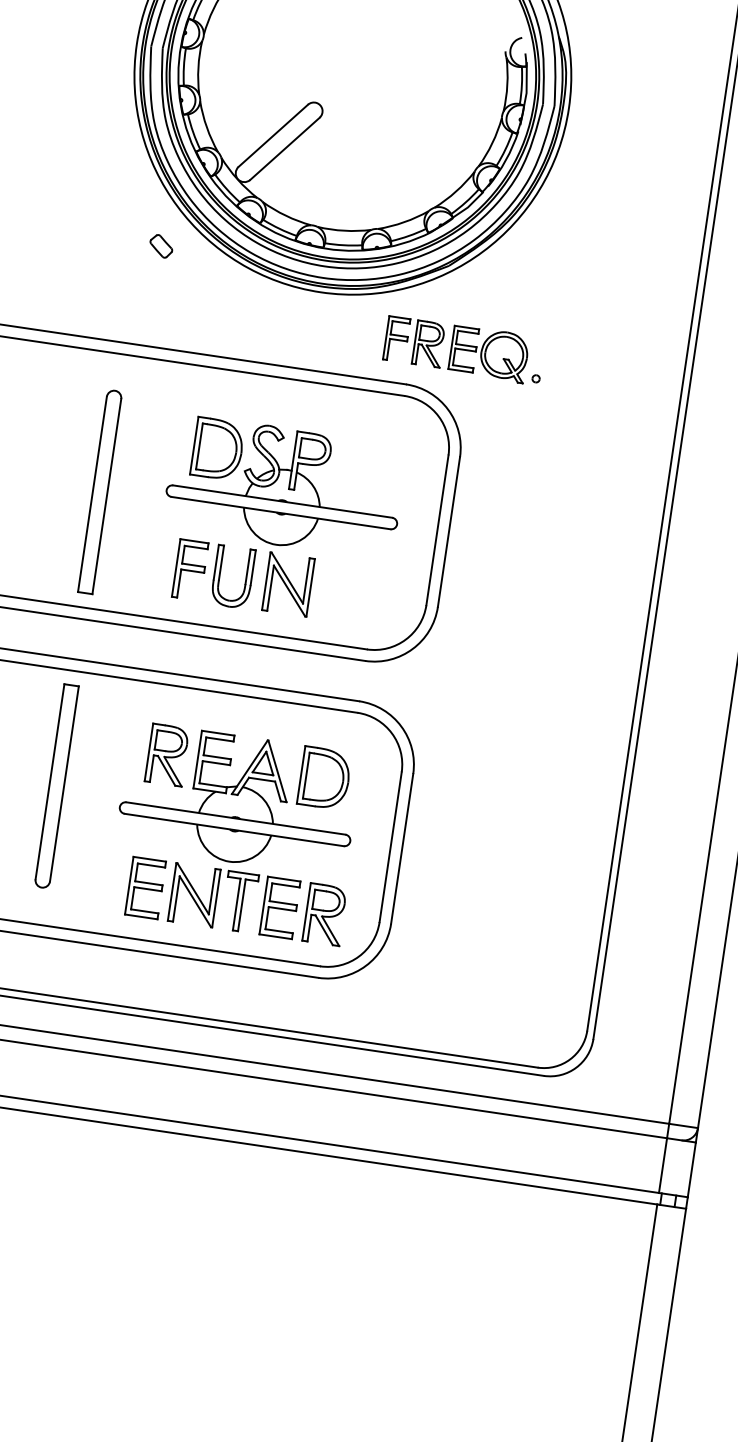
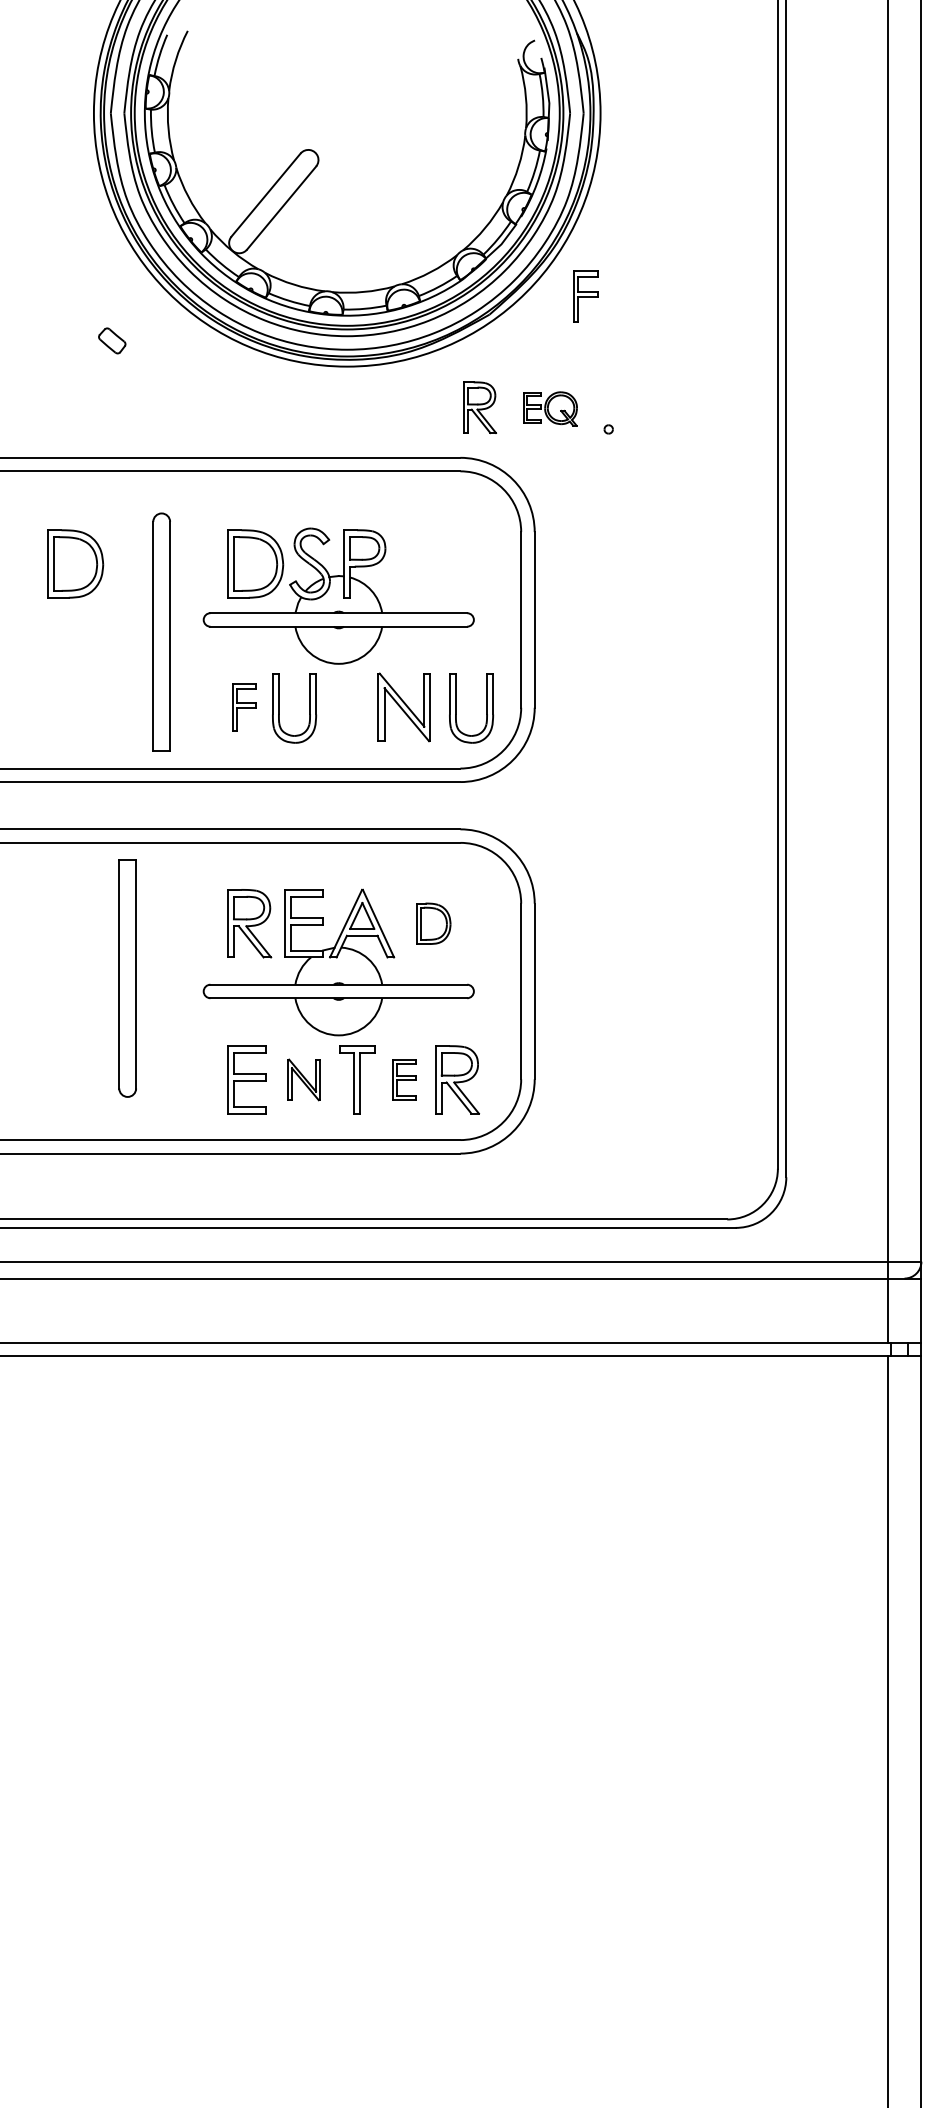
part: (161, 246) -> (112, 340), moved
part: (396, 339) -> (585, 296), moved
part: (489, 353) -> (550, 408), size x0.6
part: (64, 426) -> (75, 563), added
part: (100, 491) -> (161, 631), moved
part: (190, 570) -> (244, 707), size x0.7
part: (287, 584) -> (403, 707), moved
part: (371, 597) -> (456, 708), added
part: (324, 778) -> (433, 923), size x0.6
part: (193, 894) -> (303, 1079), size x0.6
part: (280, 907) -> (404, 1079), size x0.6

